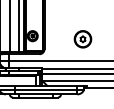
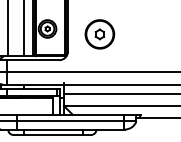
part: (82, 39) -> (99, 34), moved

